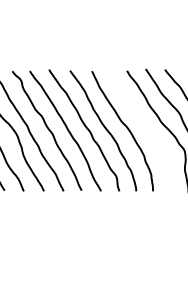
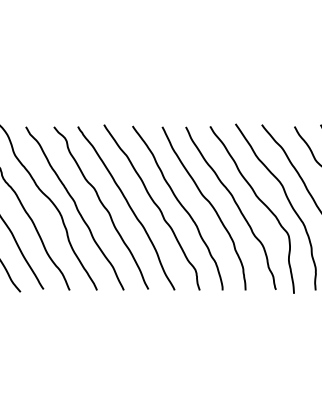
curve: (145, 128) -> (235, 204), added

